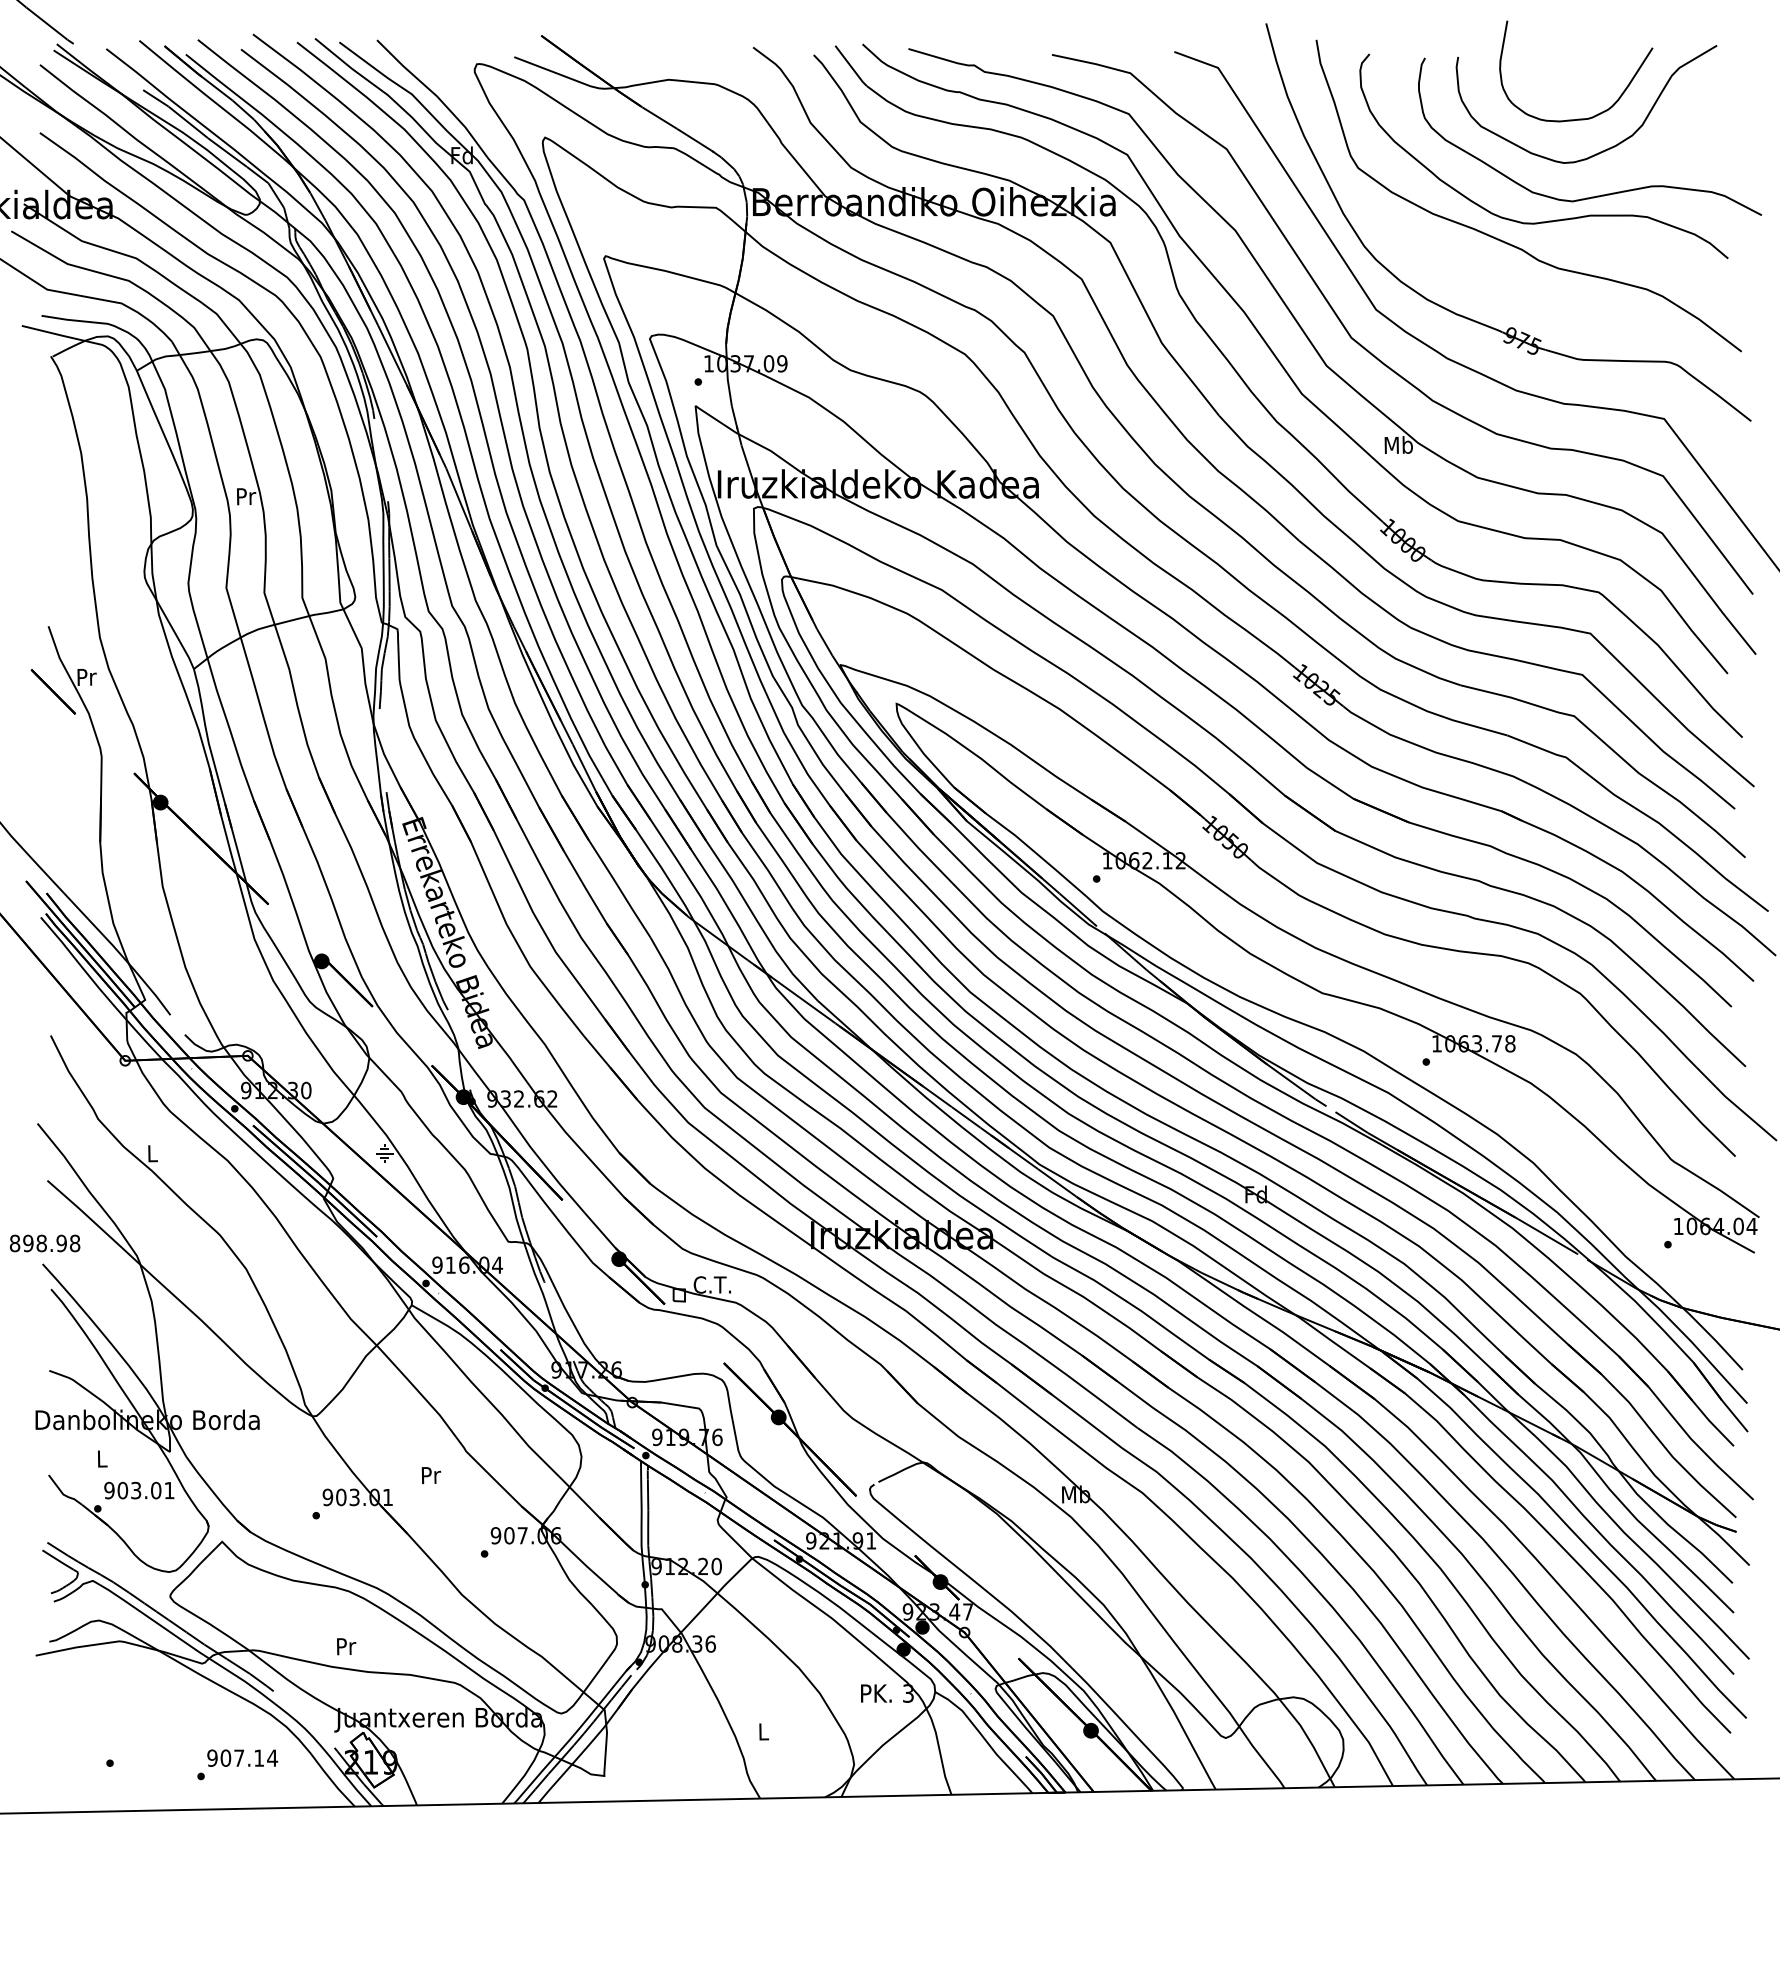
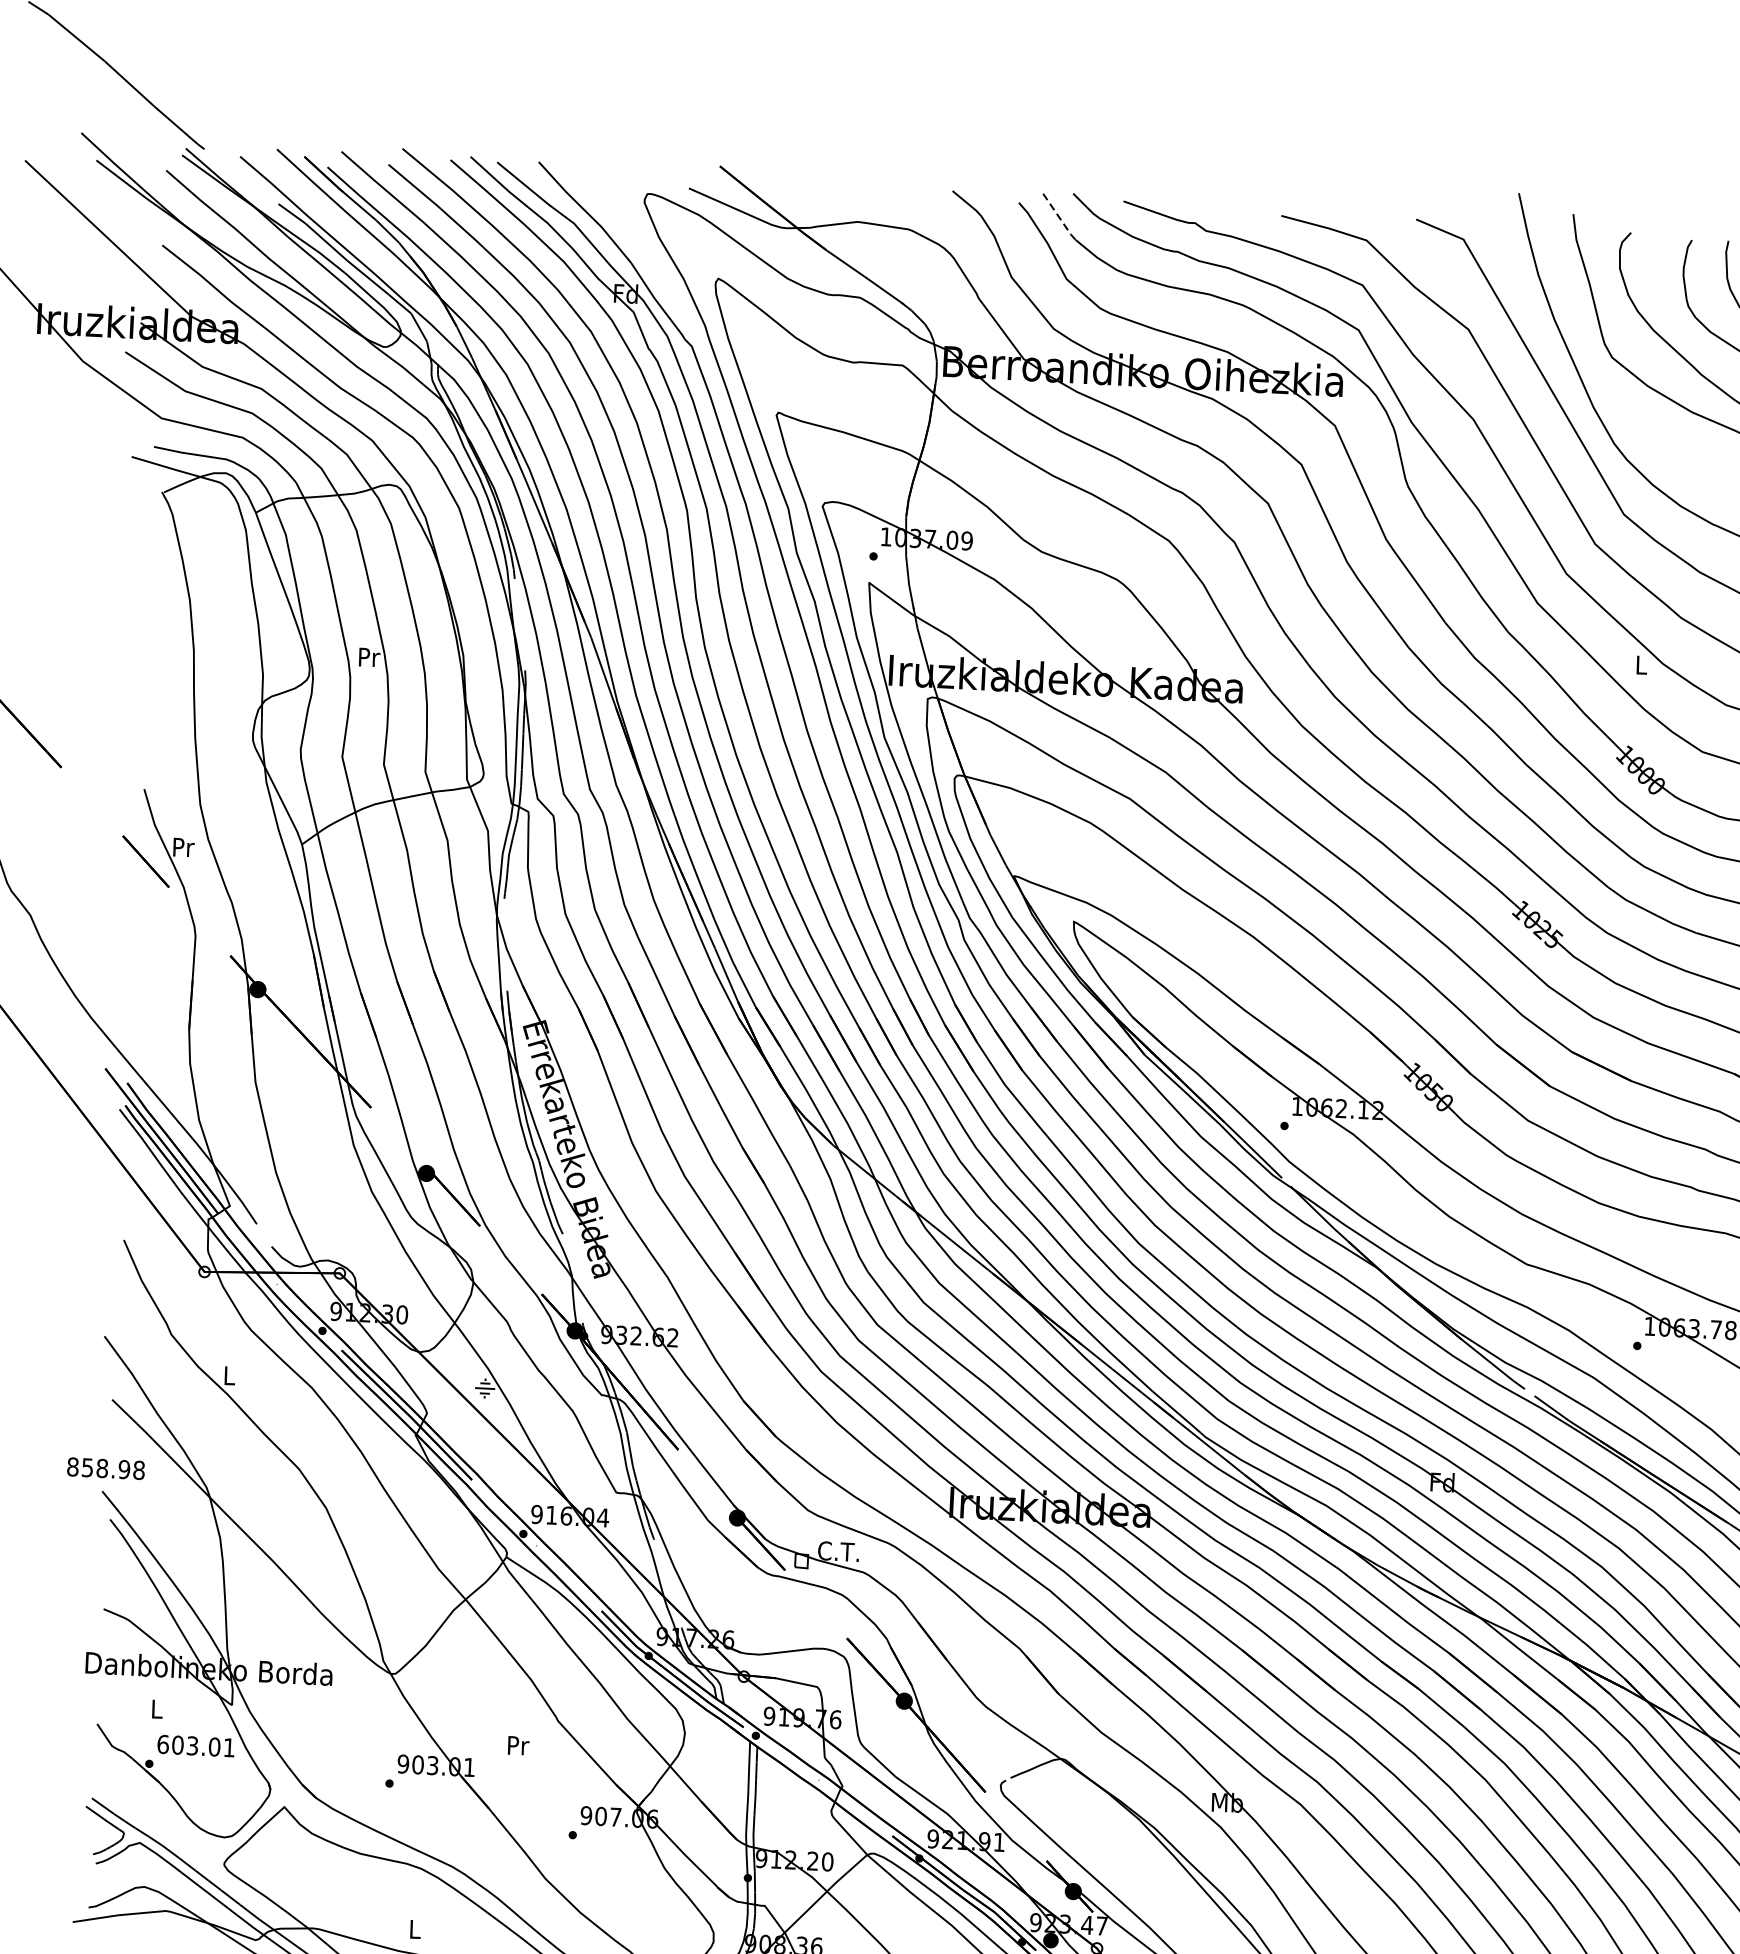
line: (851, 66) -> (1059, 217), solid -> dashed
text: (1398, 444) -> (1641, 664), Mb -> L
text: (28, 1242) -> (87, 1466), 898.98 -> 858.98
text: (109, 1490) -> (163, 1744), 903.01 -> 603.01
text: (346, 1646) -> (415, 1929), Pr -> L

